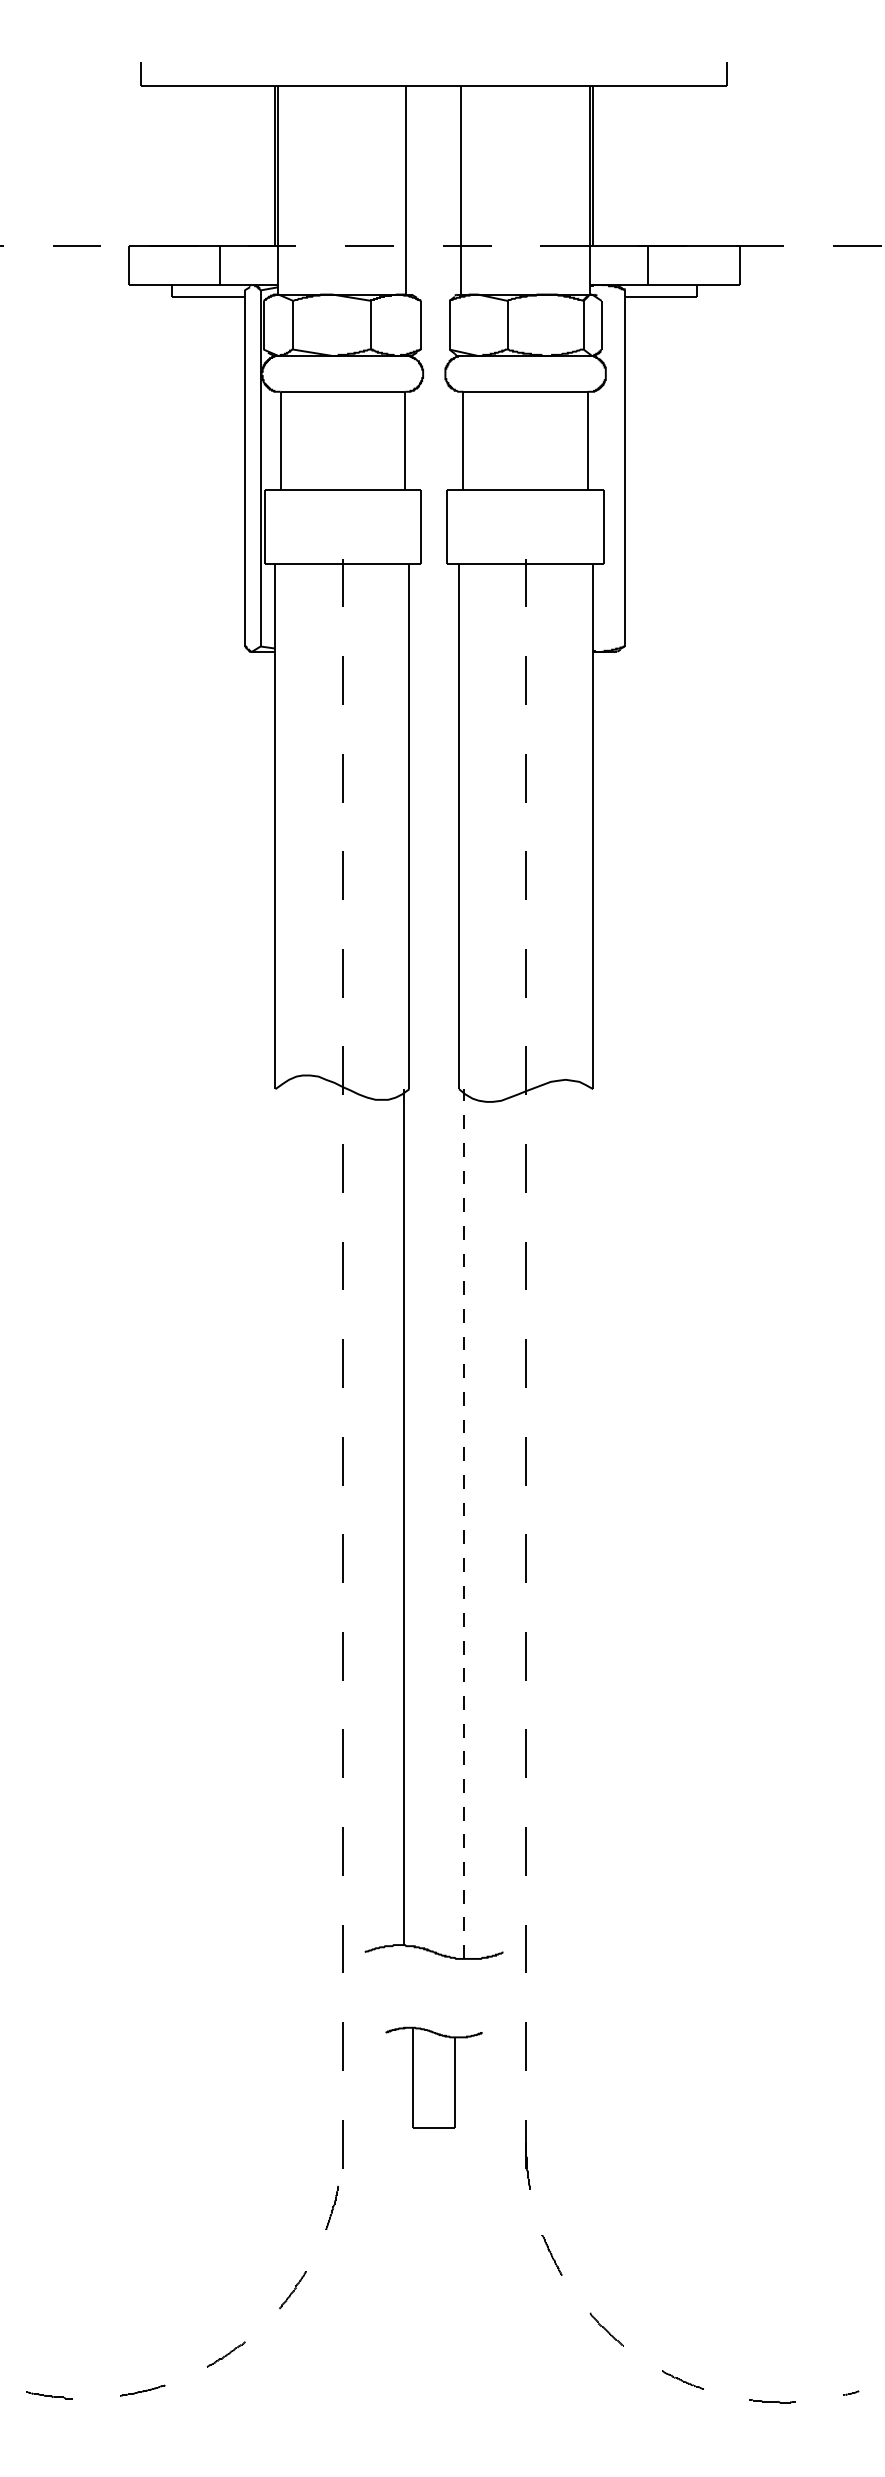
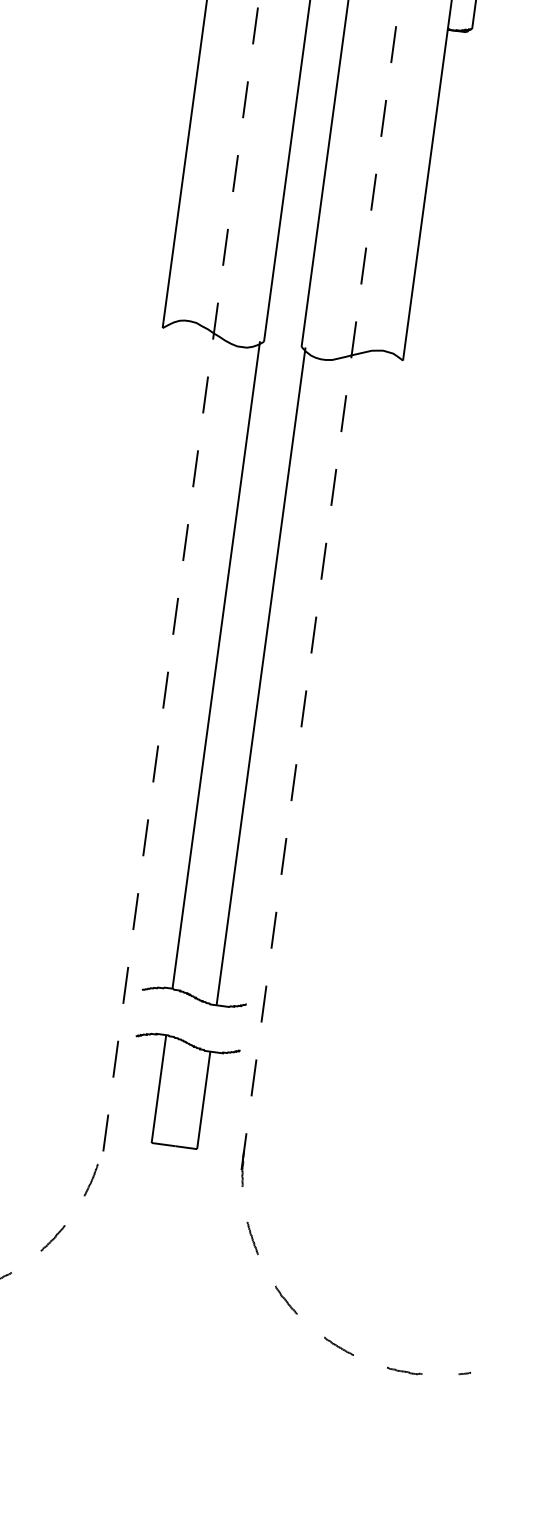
line: (464, 1524) -> (261, 676), dashed -> solid
part: (433, 2077) -> (181, 1091), size x1.43

